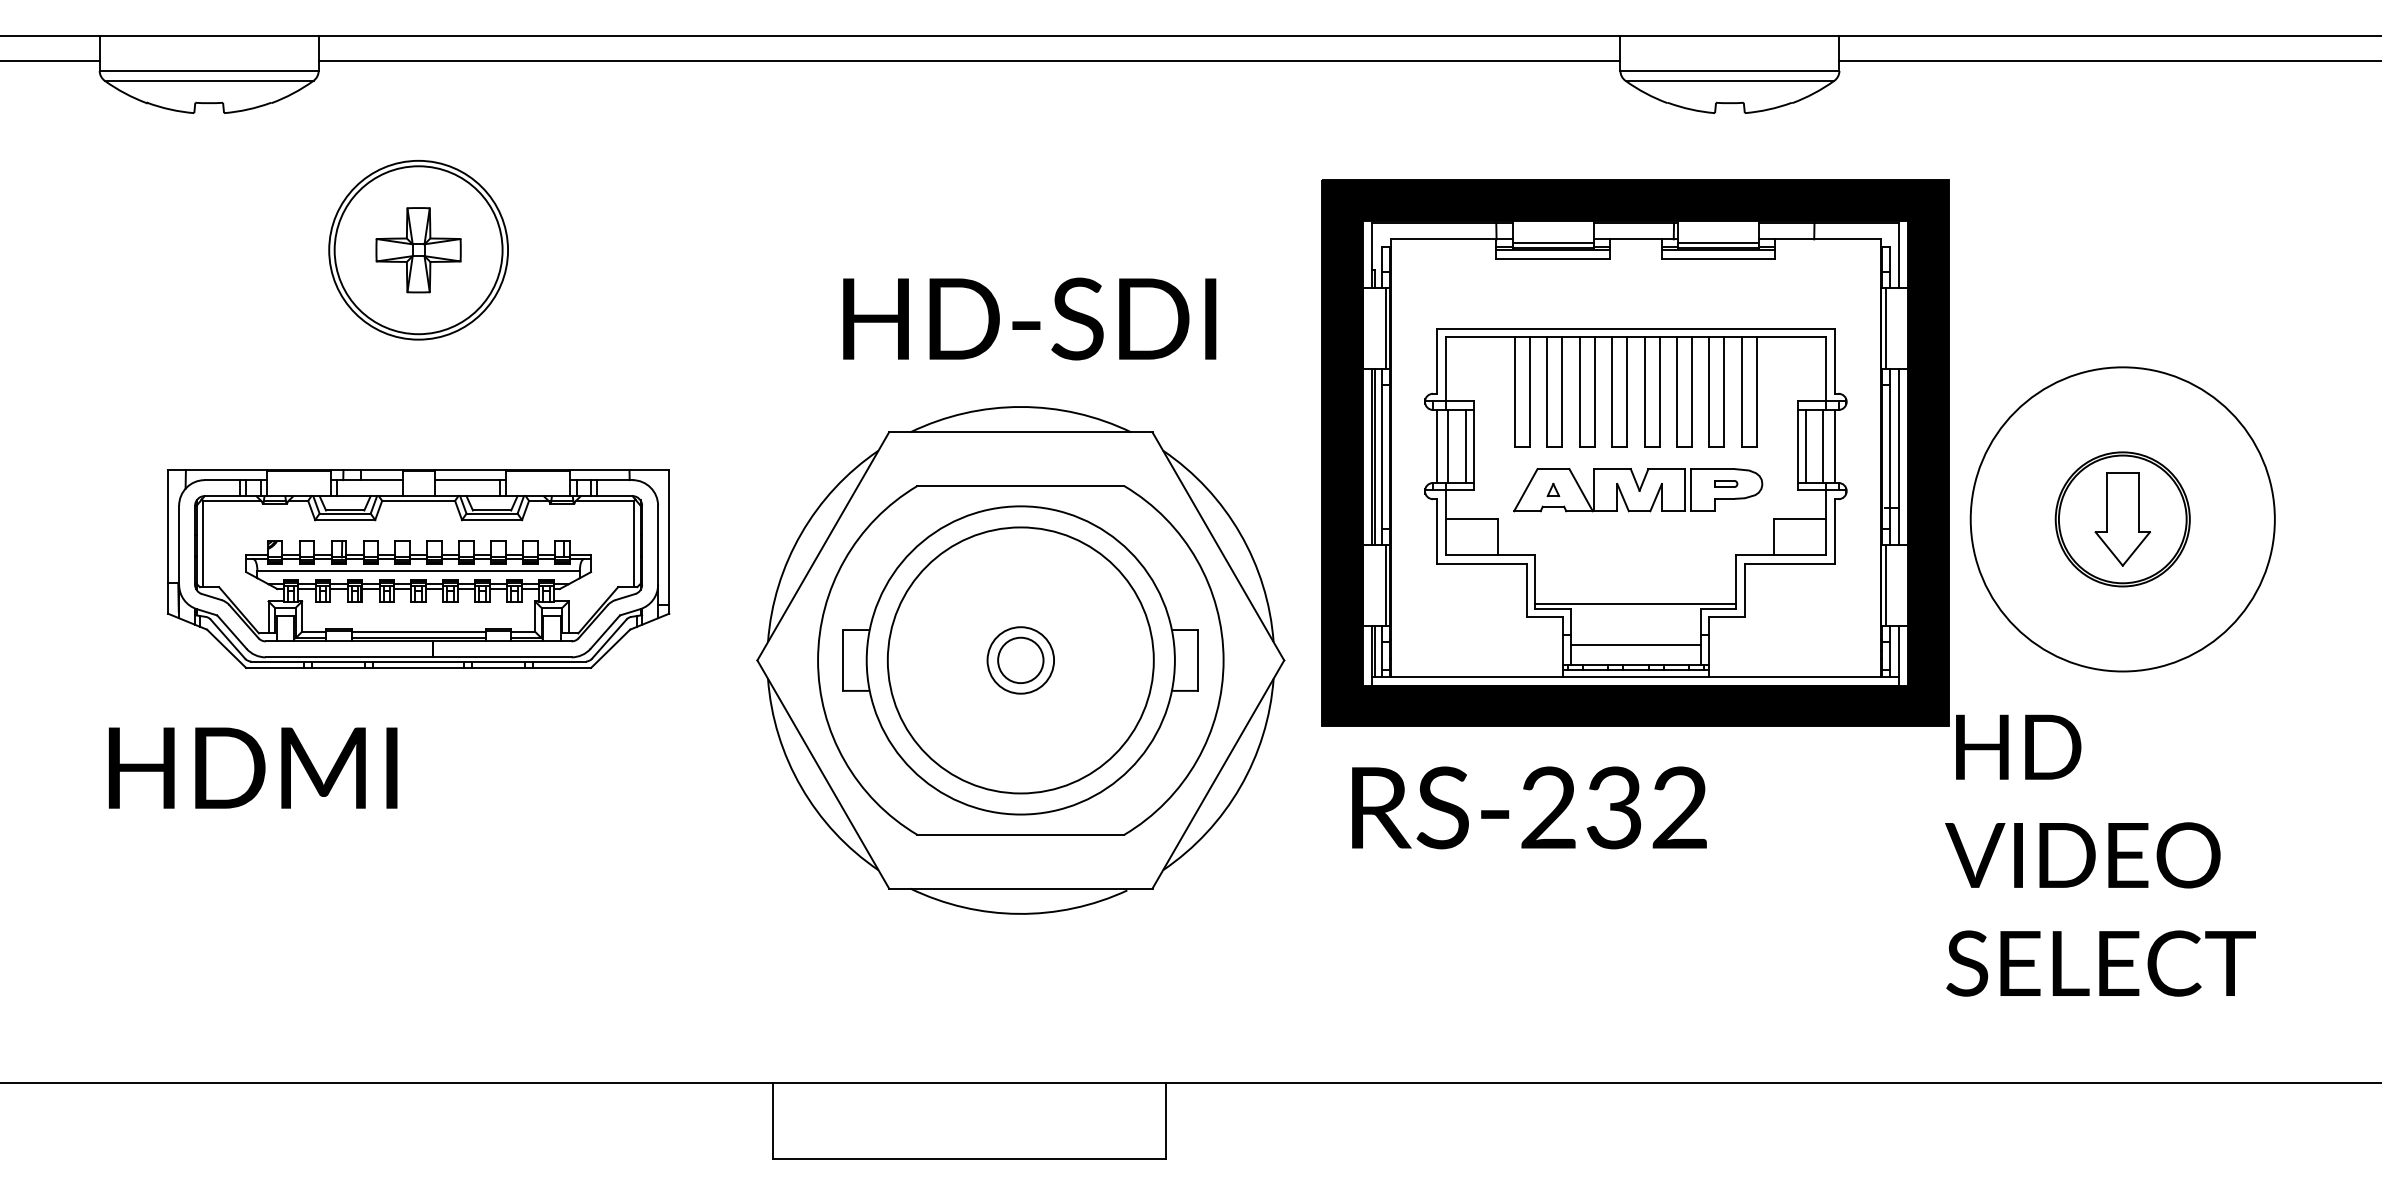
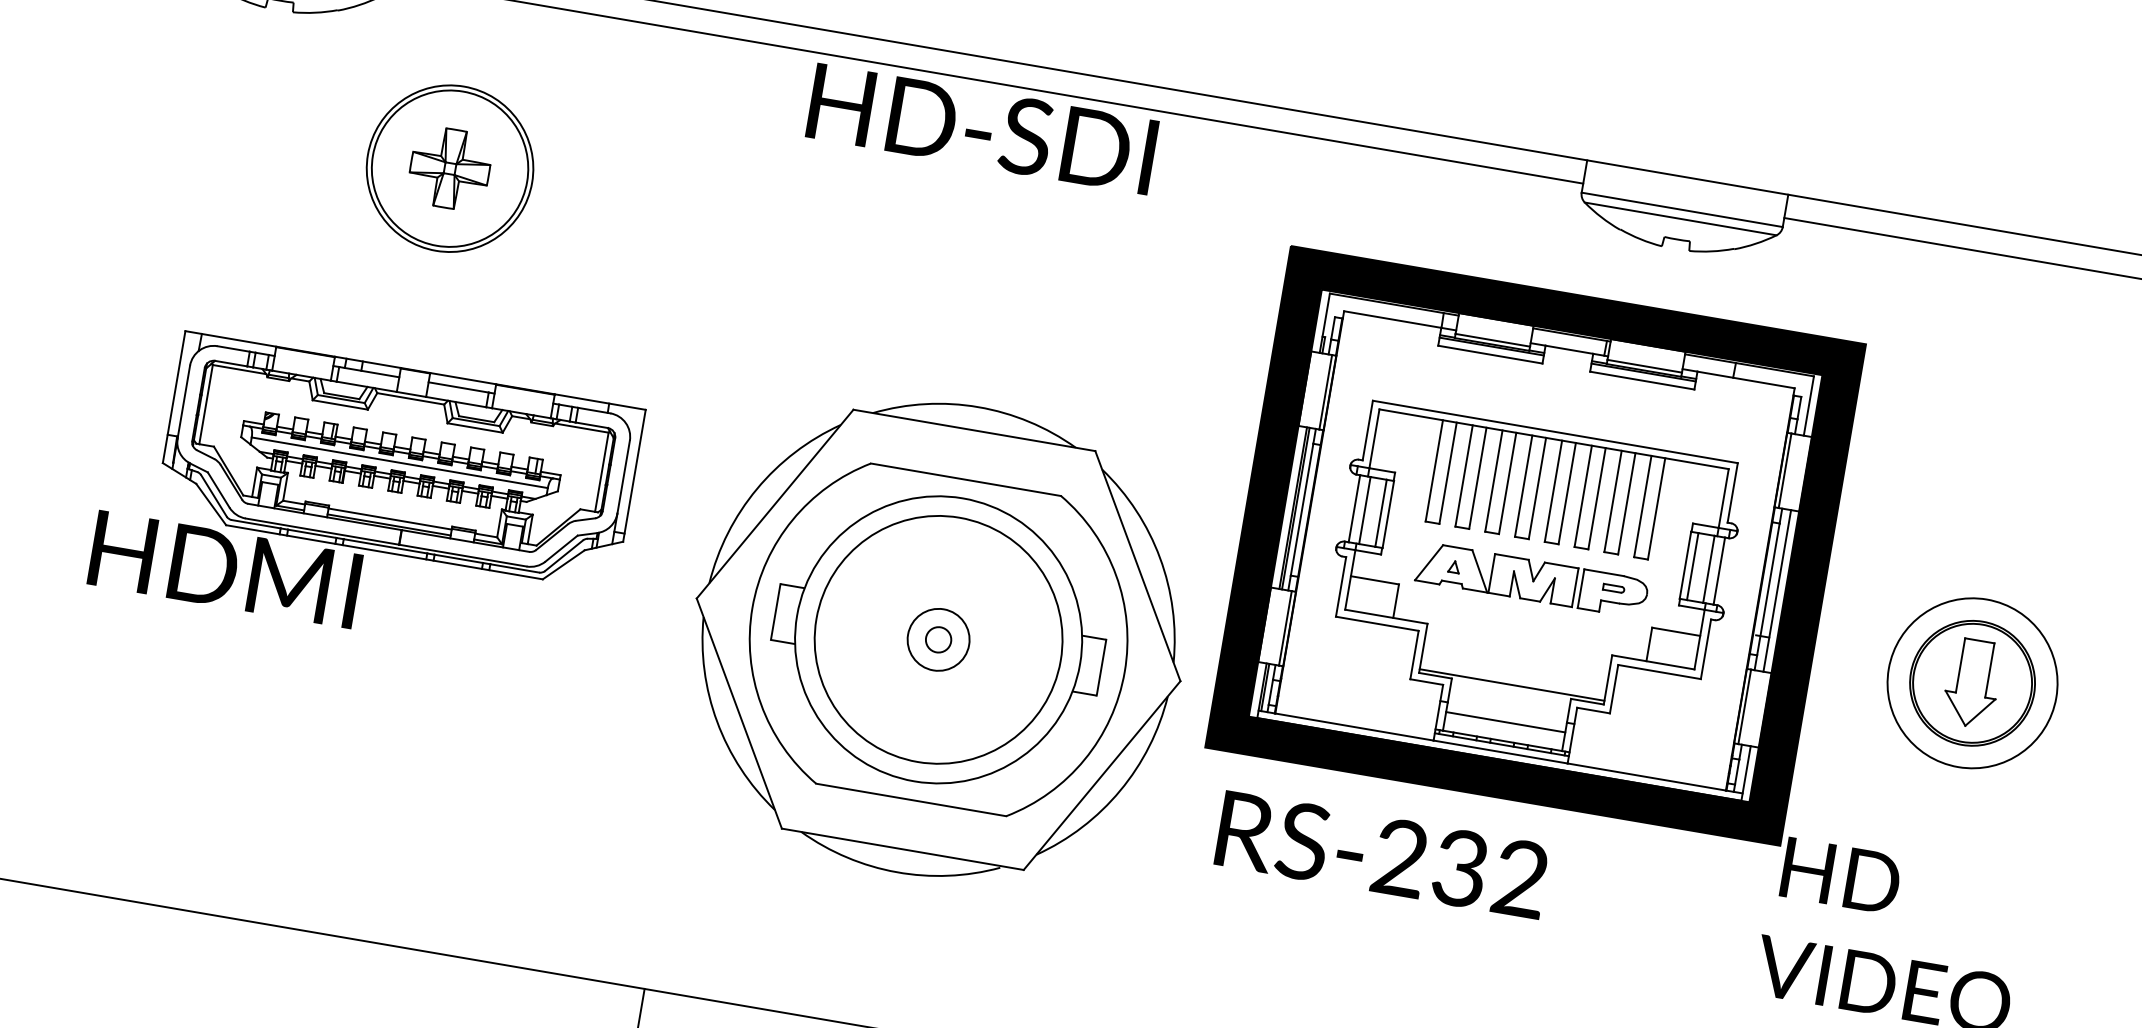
text: (1029, 318) -> (982, 128), moved
circle: (2122, 519) -> (1972, 683), size x0.6
circle: (1020, 660) -> (938, 639), size x0.6
text: (252, 767) -> (224, 568), moved

